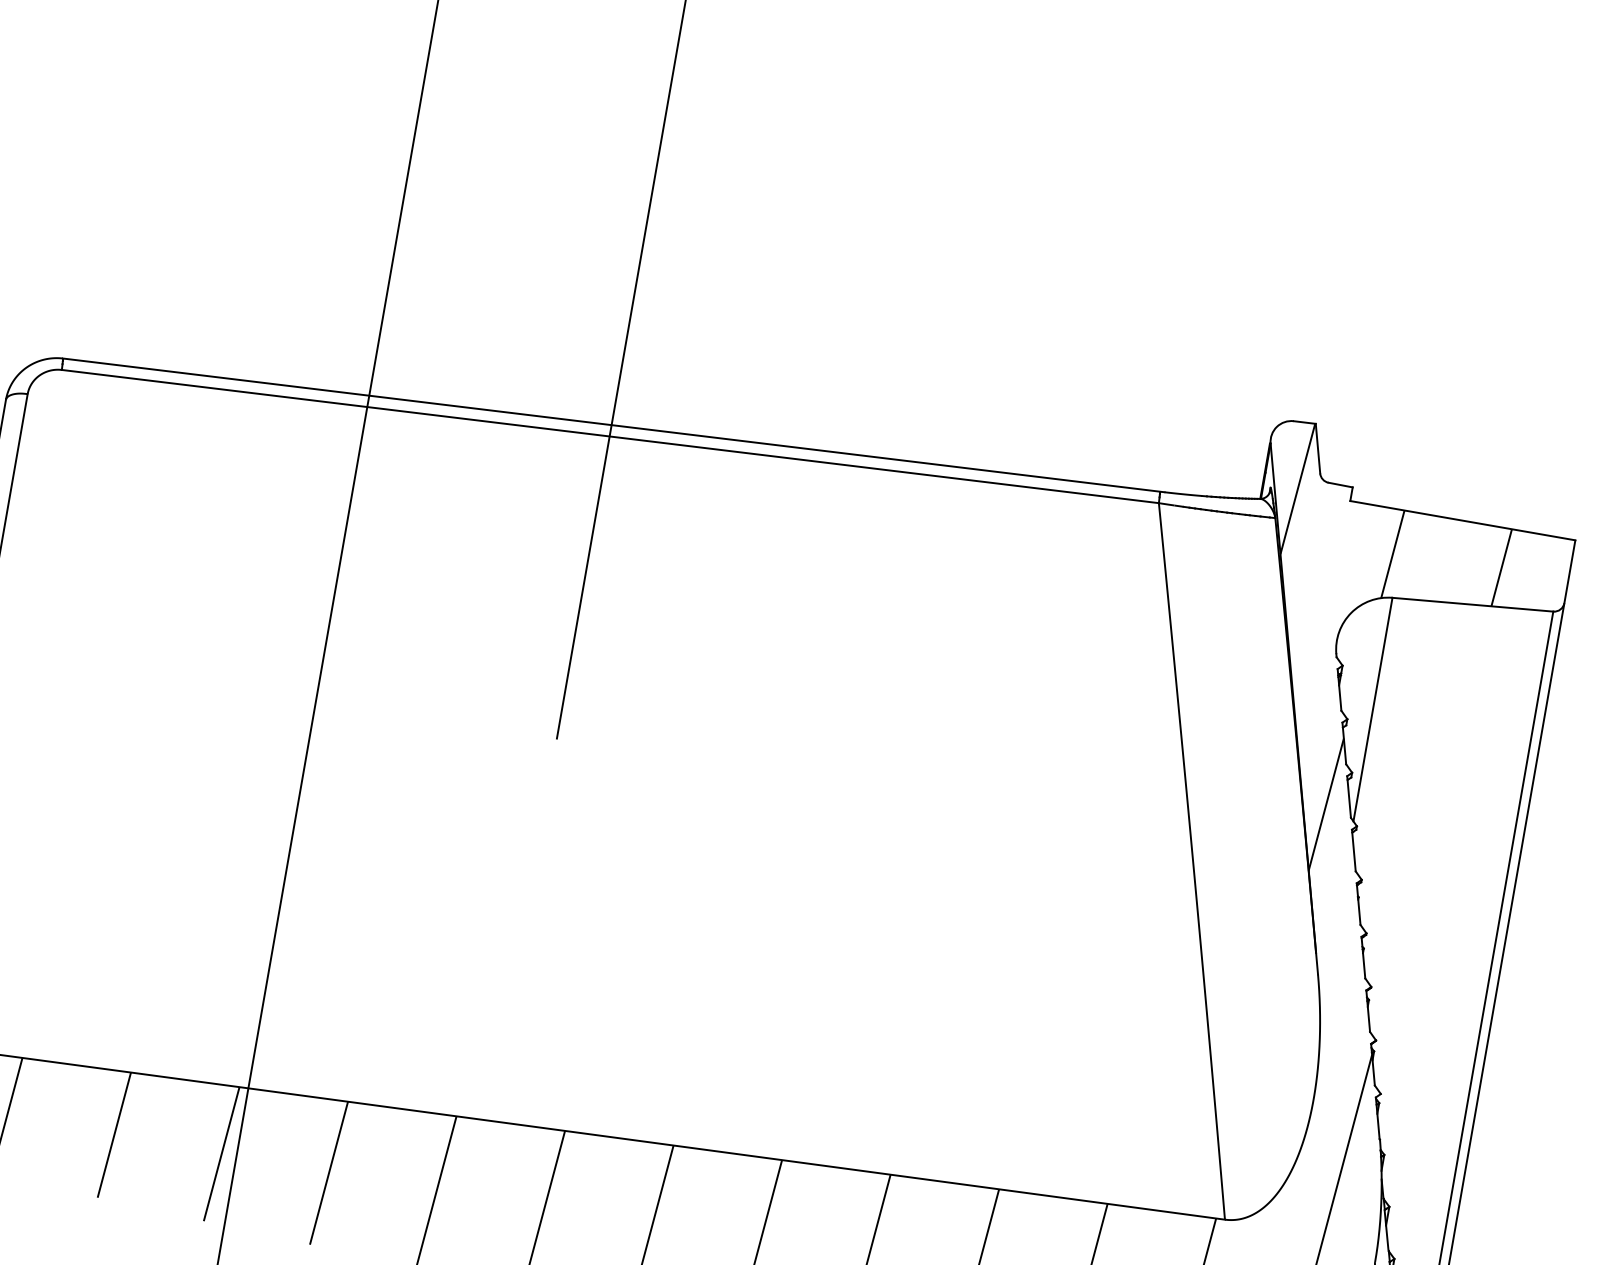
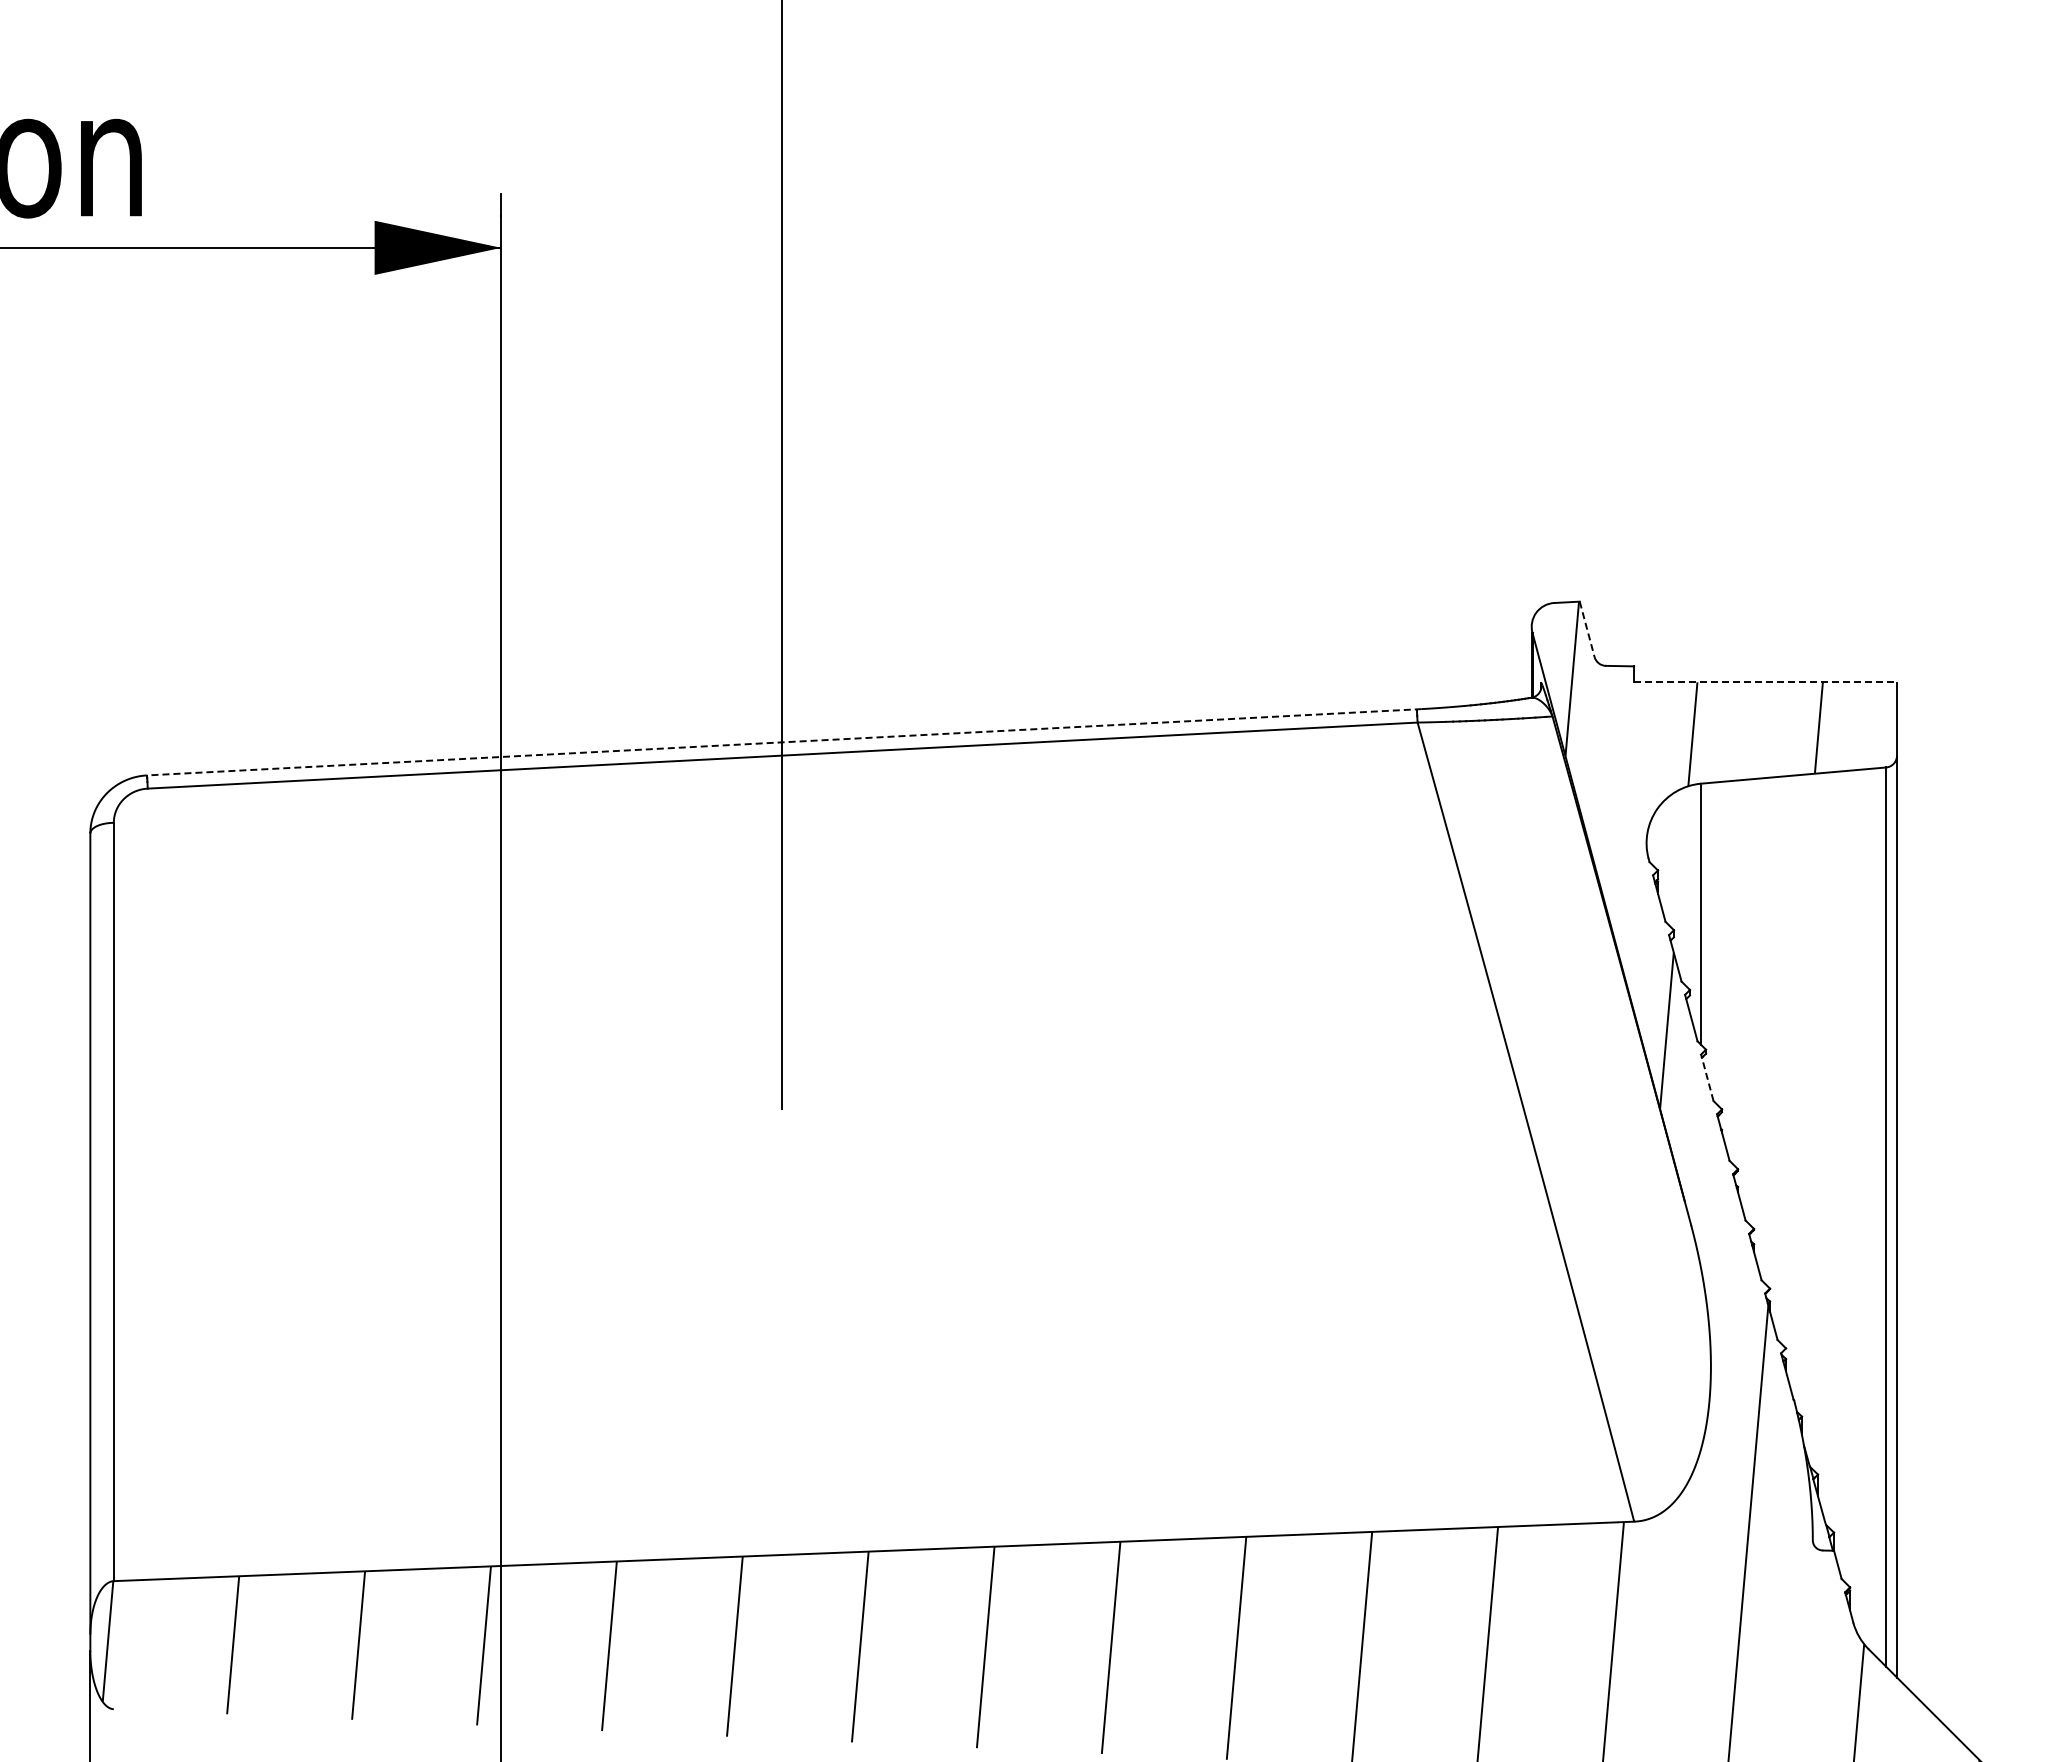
line: (613, 425) -> (783, 742), solid -> dashed
line: (1318, 448) -> (1587, 629), solid -> dashed
line: (1463, 520) -> (1766, 682), solid -> dashed
line: (1354, 850) -> (1707, 1077), solid -> dashed

